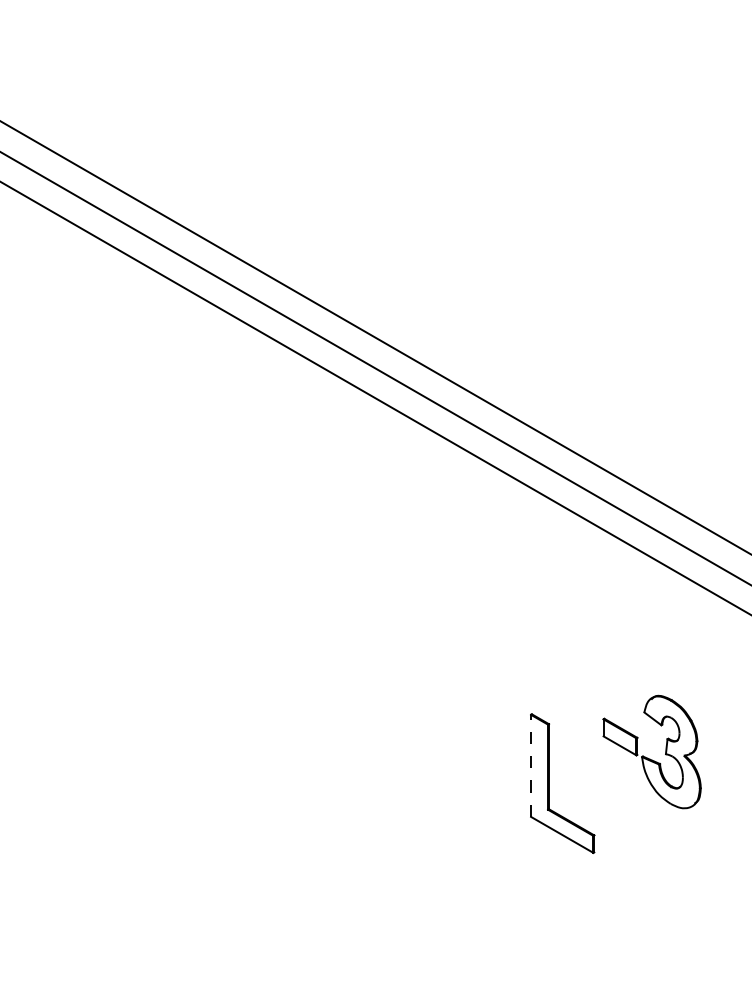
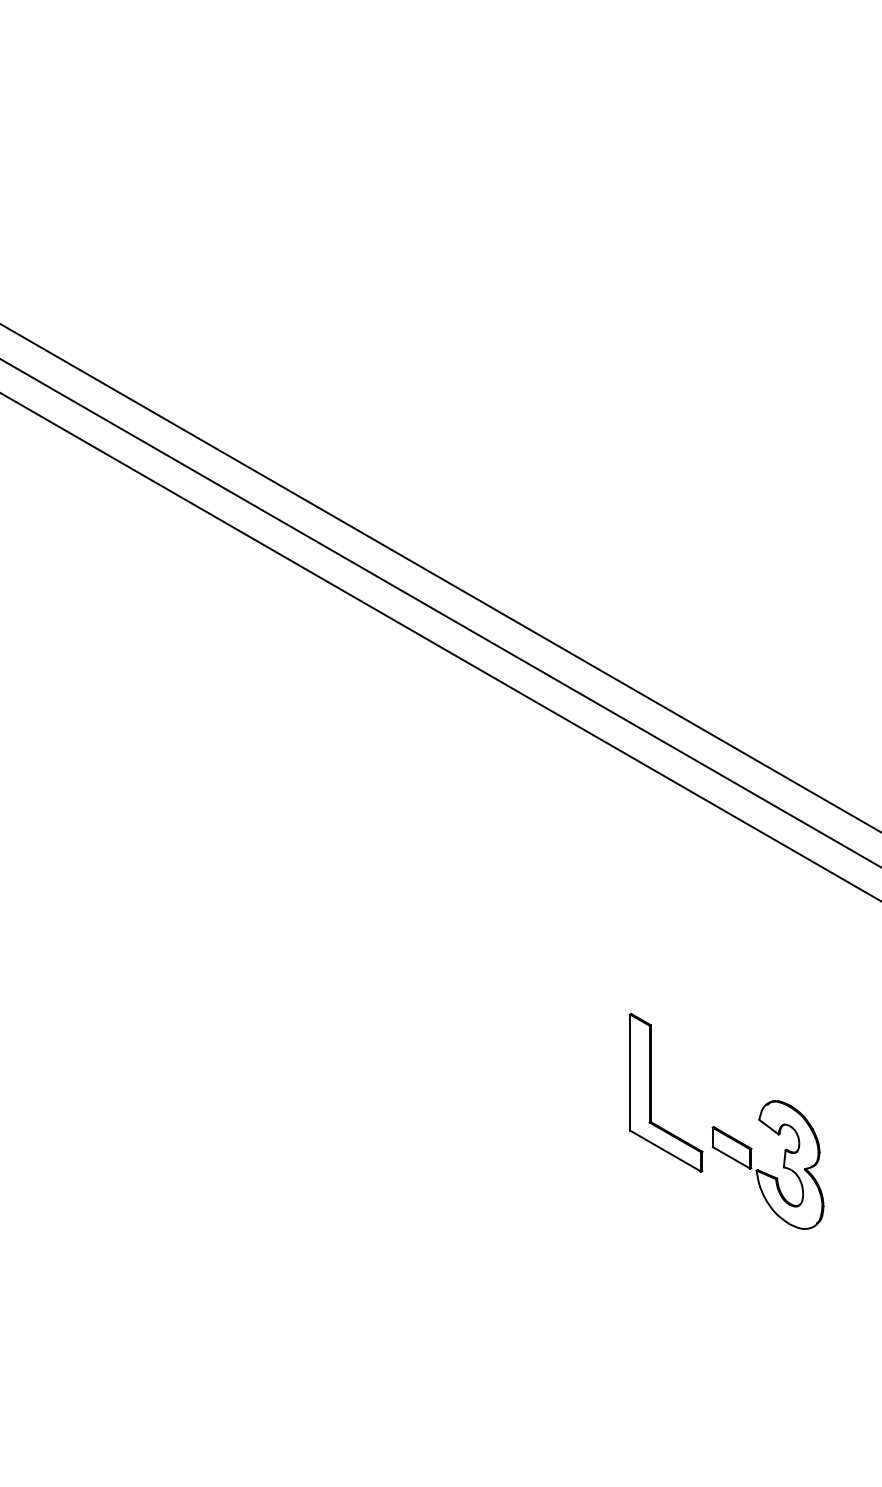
part: (648, 757) -> (763, 1171), moved
line: (531, 765) -> (630, 1072), dashed -> solid

